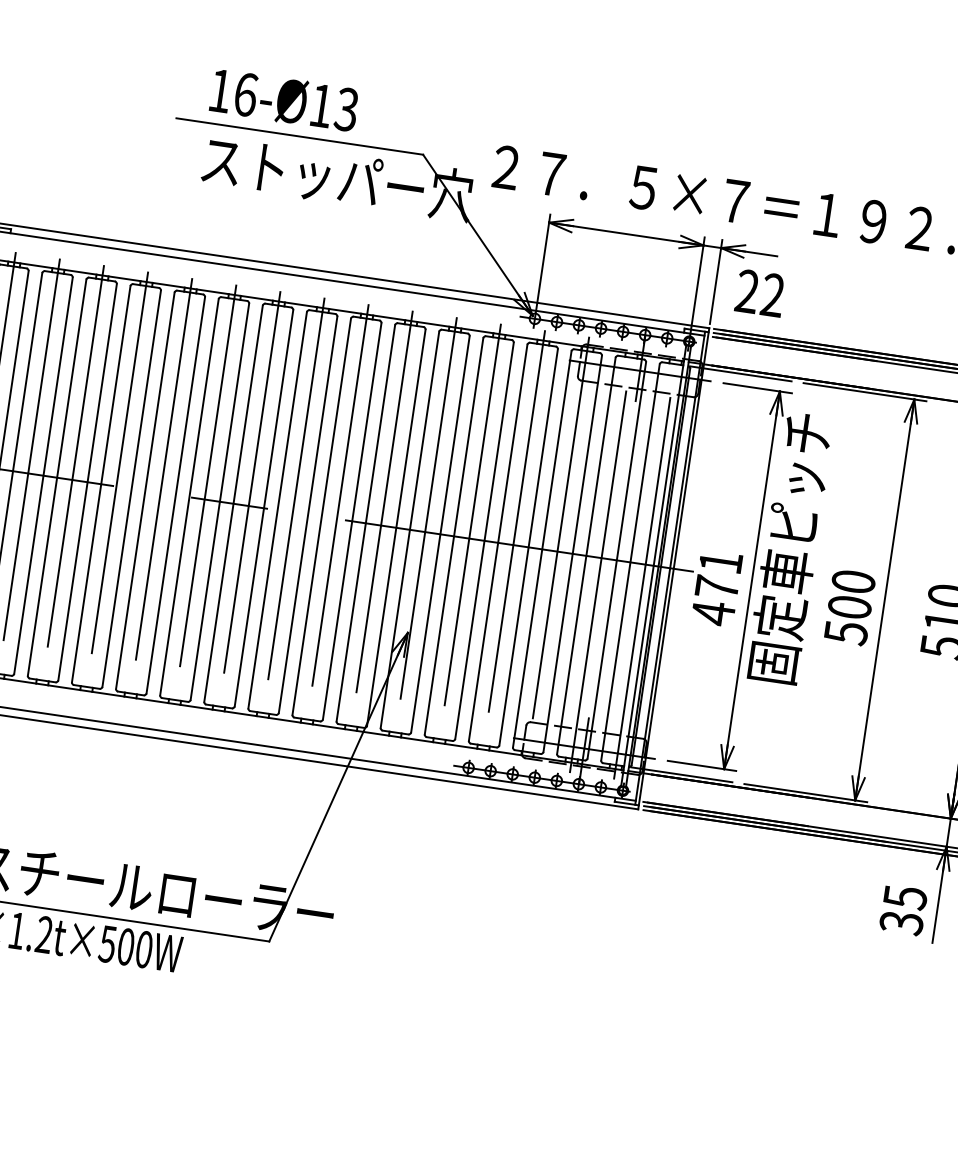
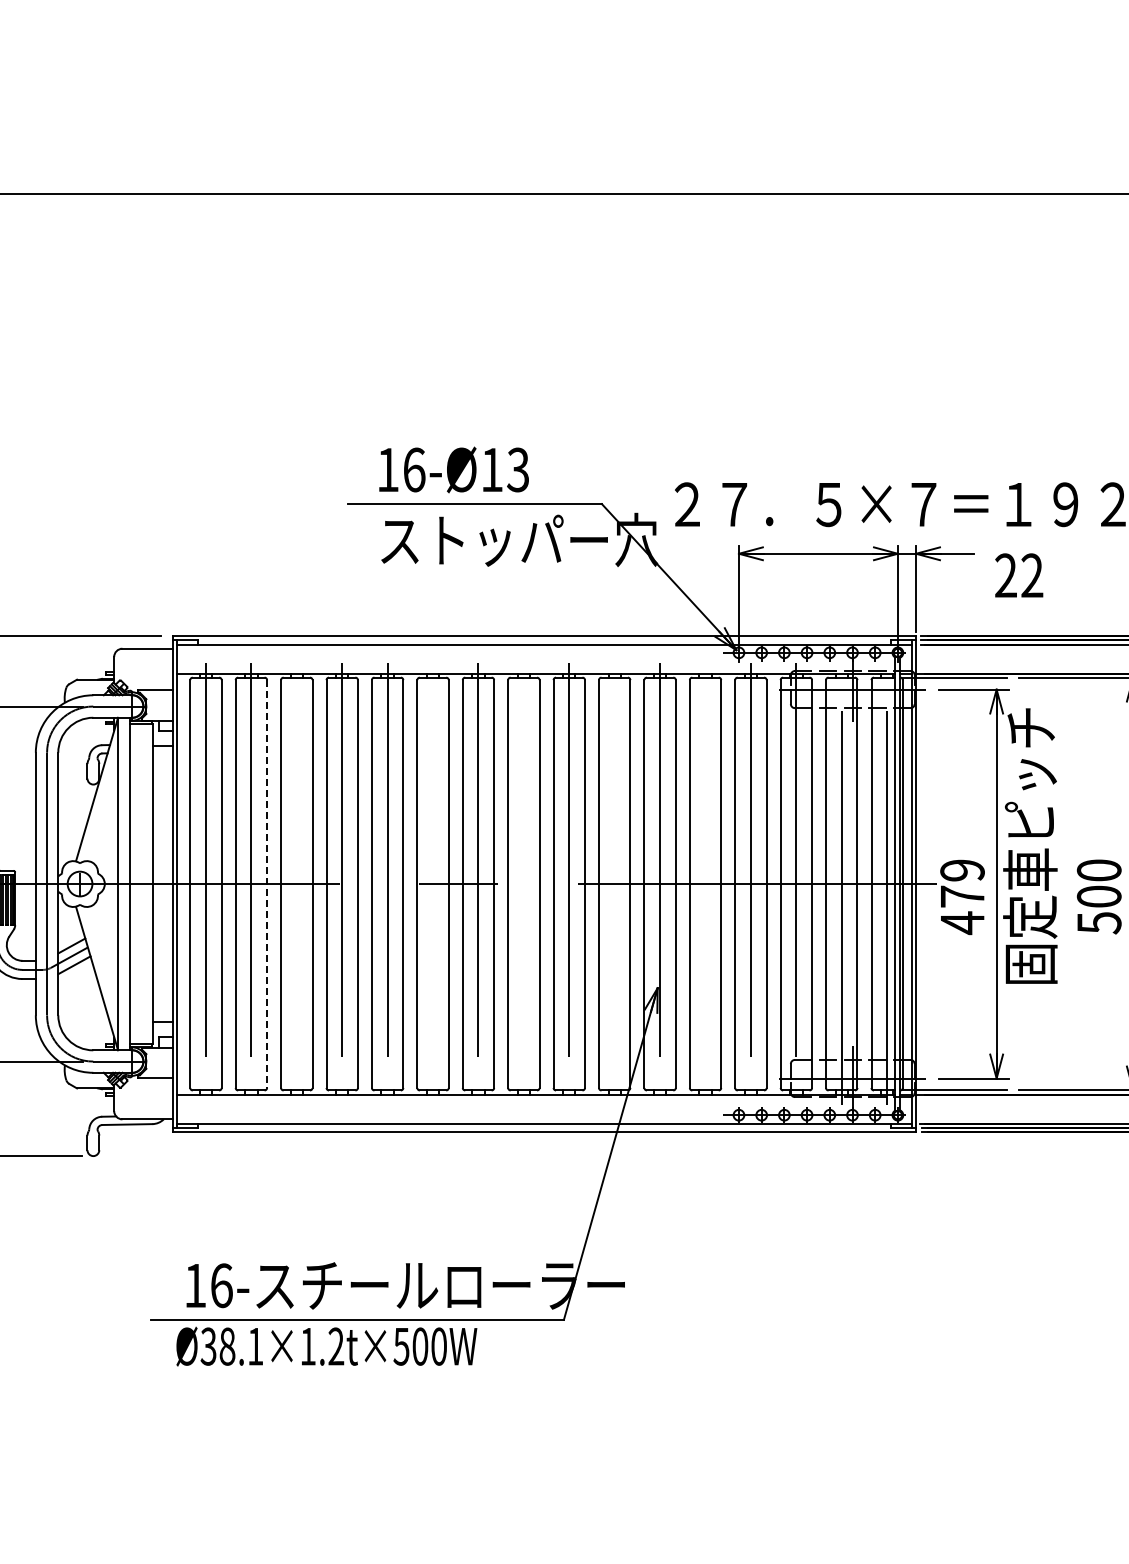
text: (760, 293) -> (1019, 575), moved
line: (43, 476) -> (267, 884), solid -> dashed
line: (72, 479) -> (296, 883), removed
line: (205, 499) -> (433, 883), removed
line: (292, 511) -> (523, 883), removed
line: (380, 525) -> (614, 883), removed
line: (469, 538) -> (705, 883), removed
text: (720, 562) -> (962, 870), 471 -> 479

